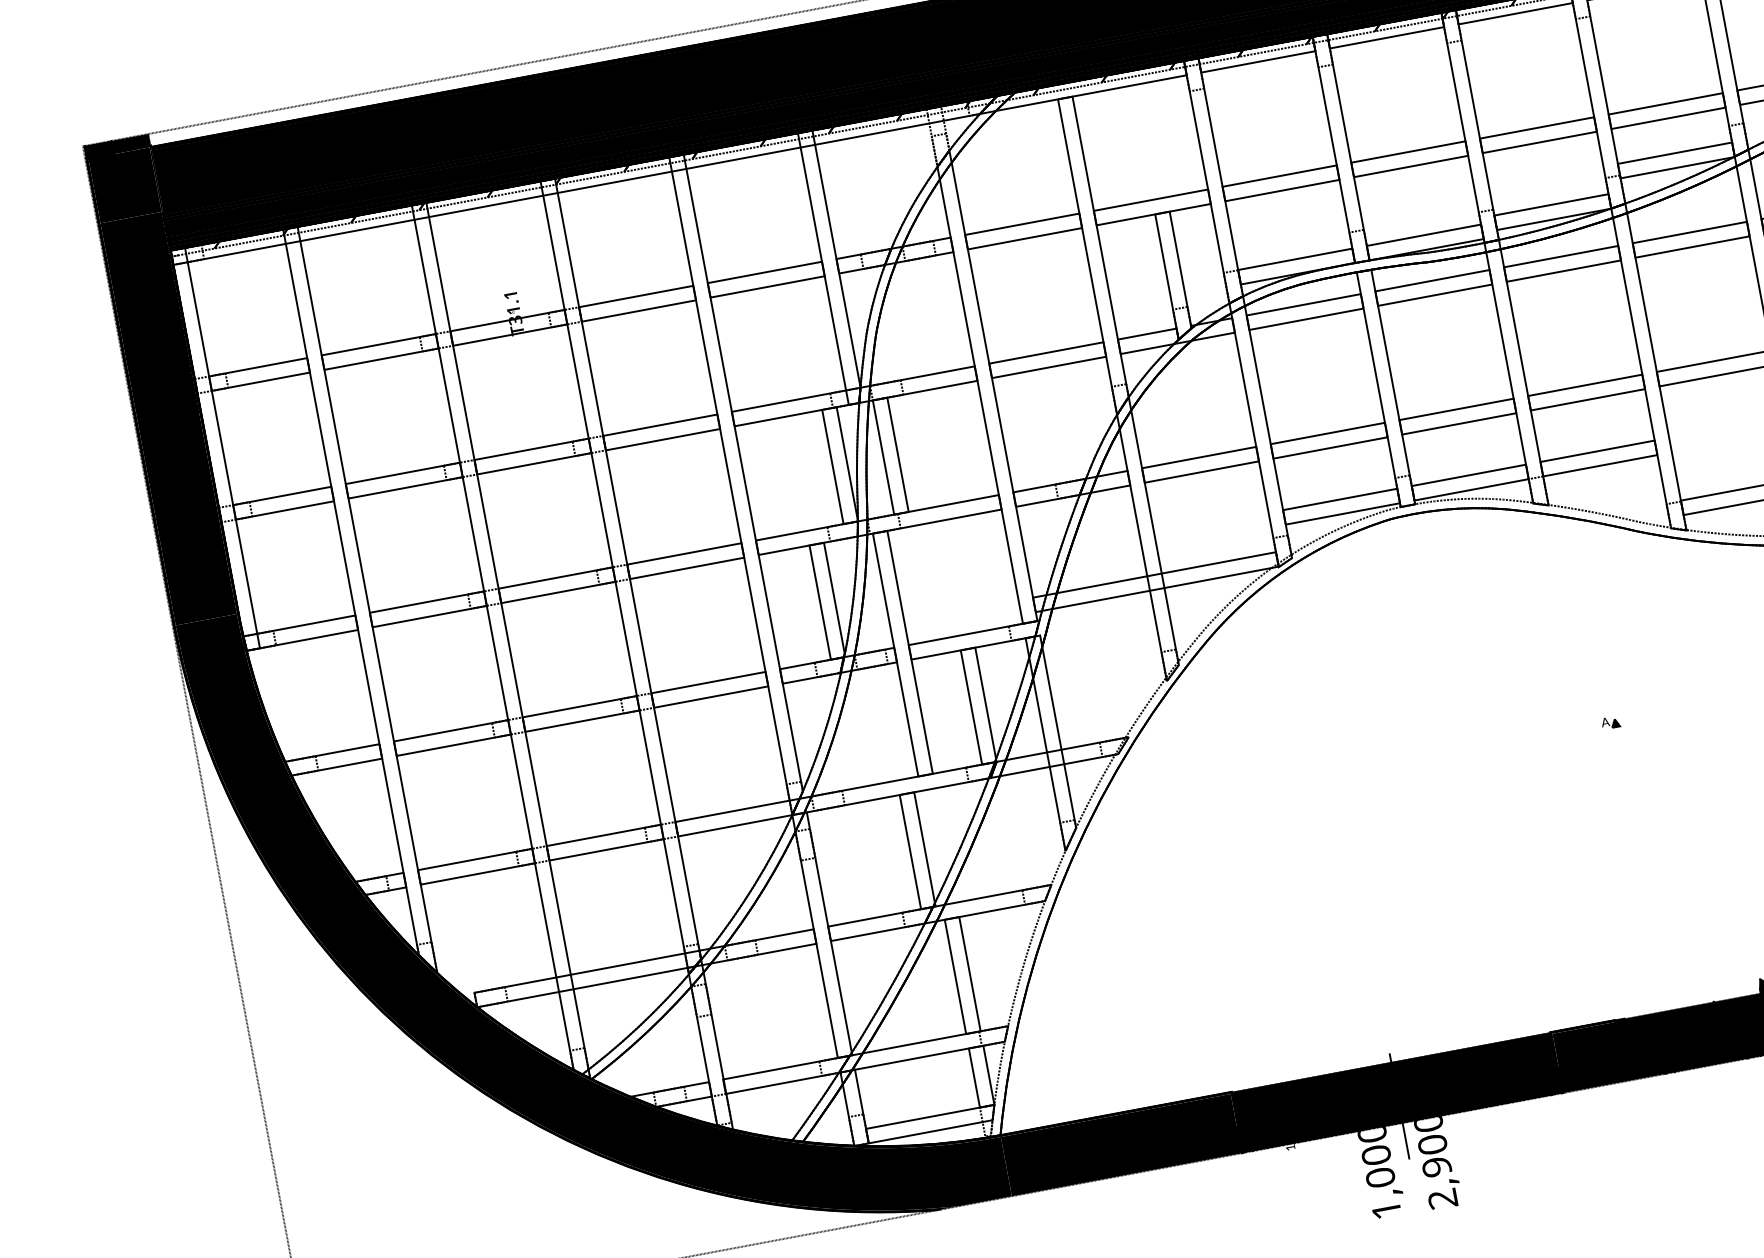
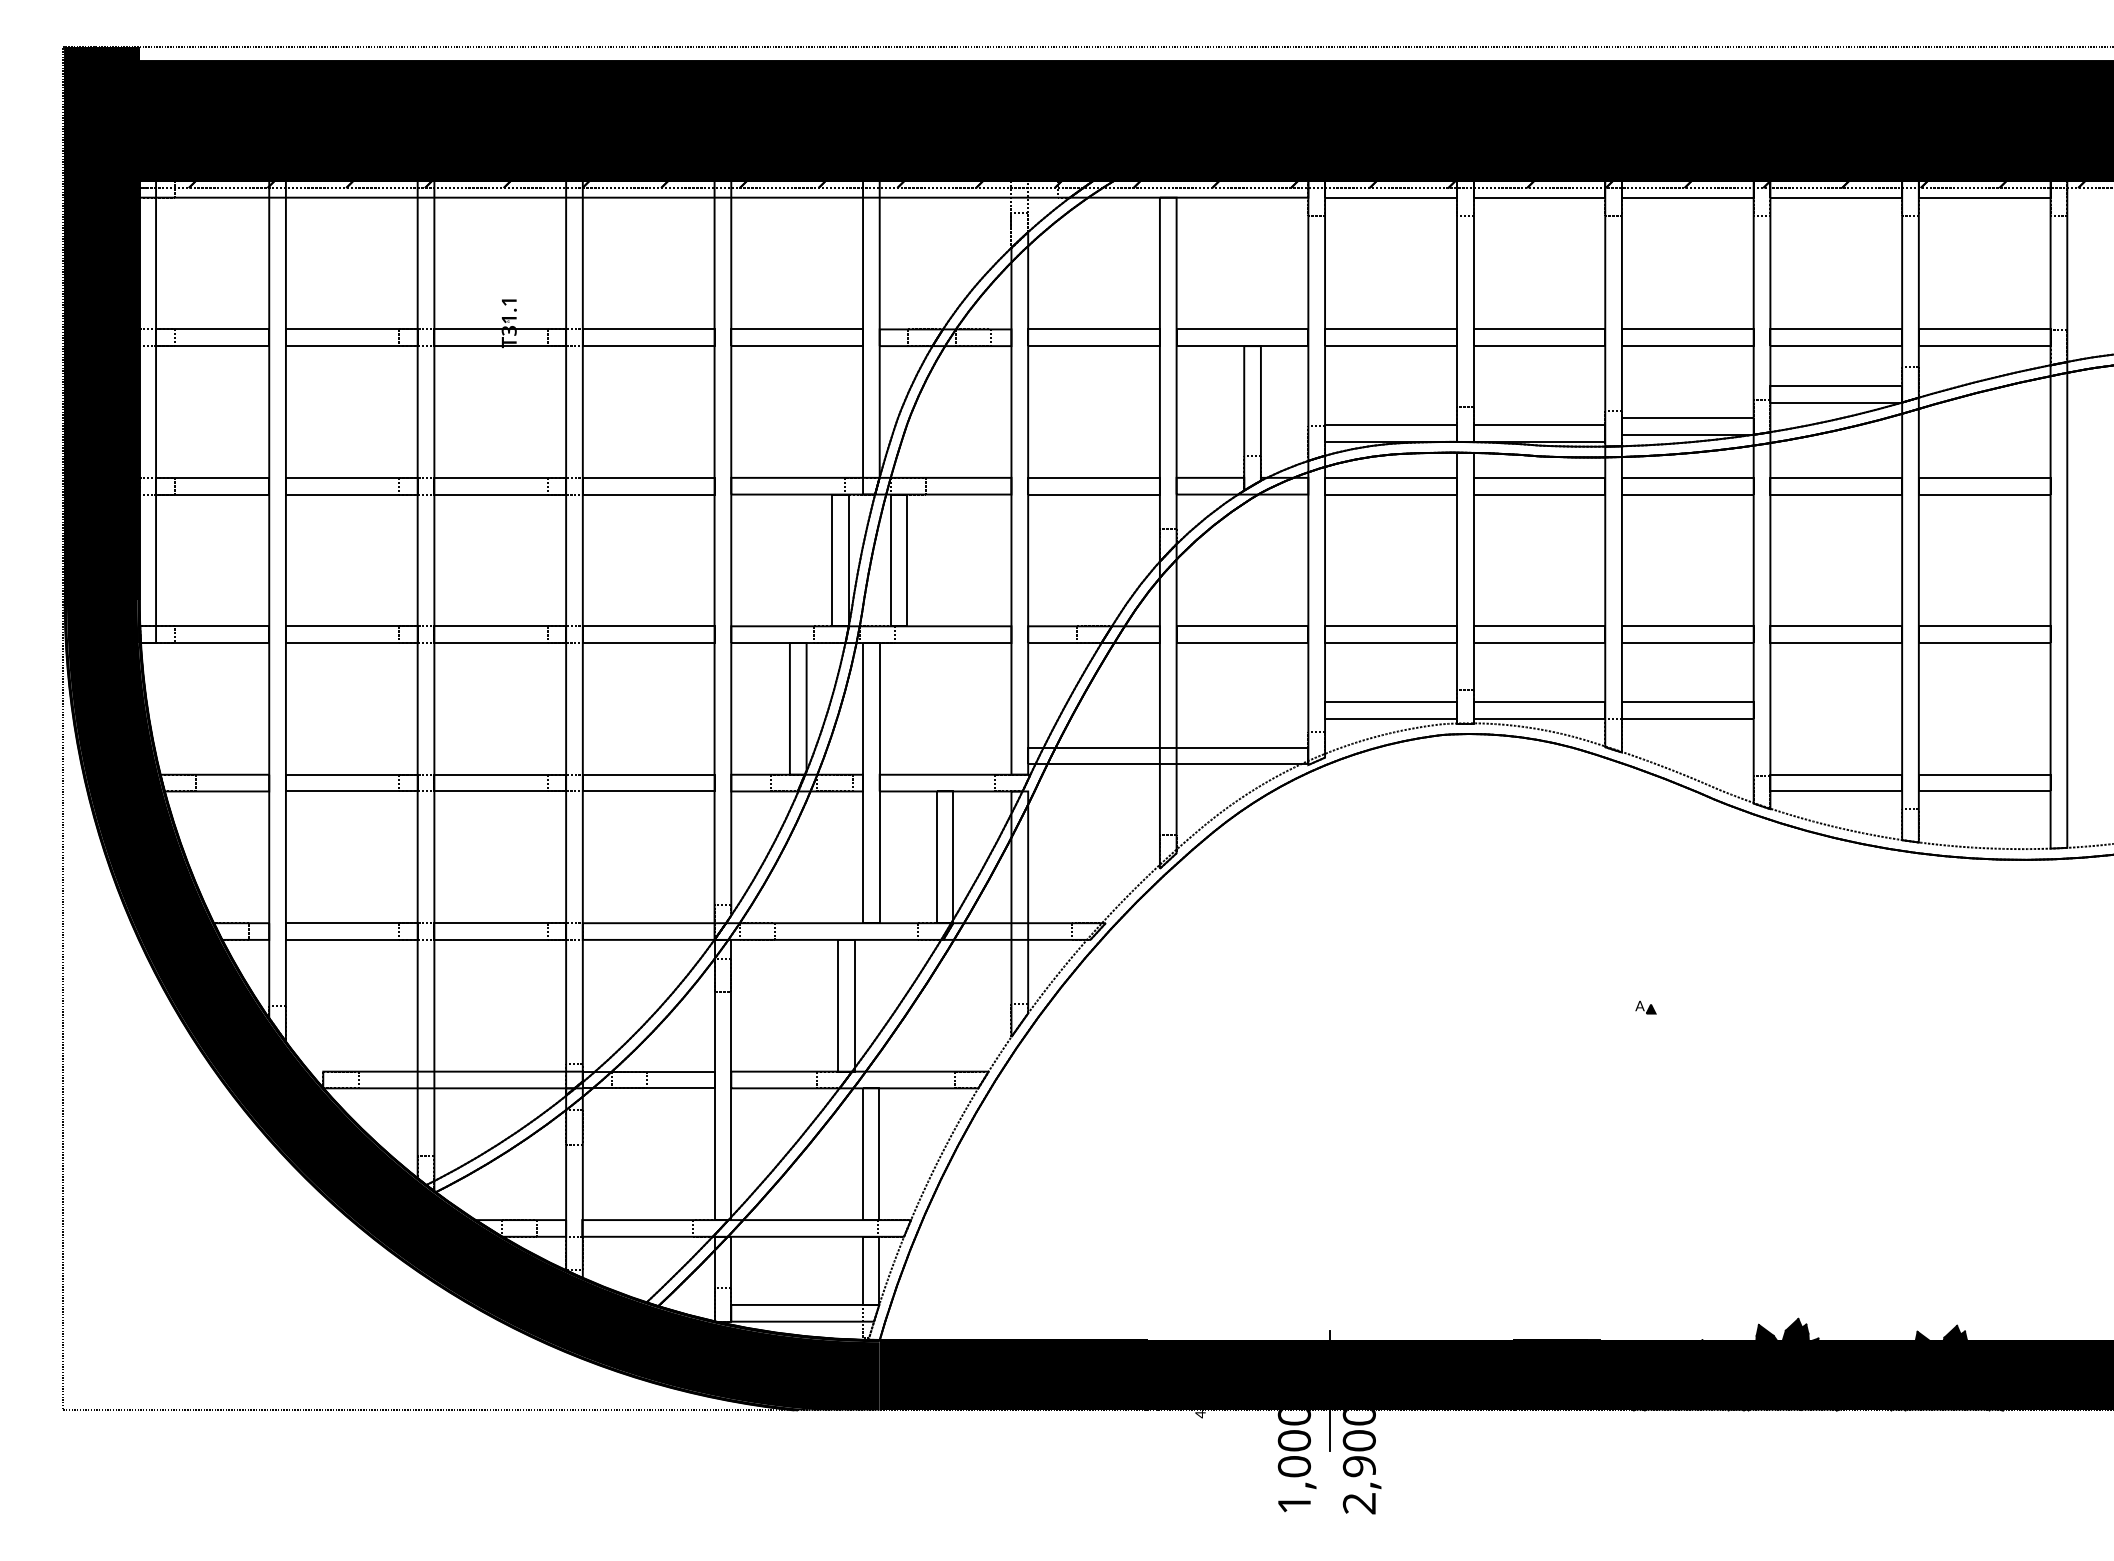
text: (1290, 1147) -> (1200, 1414), 1 -> 4

